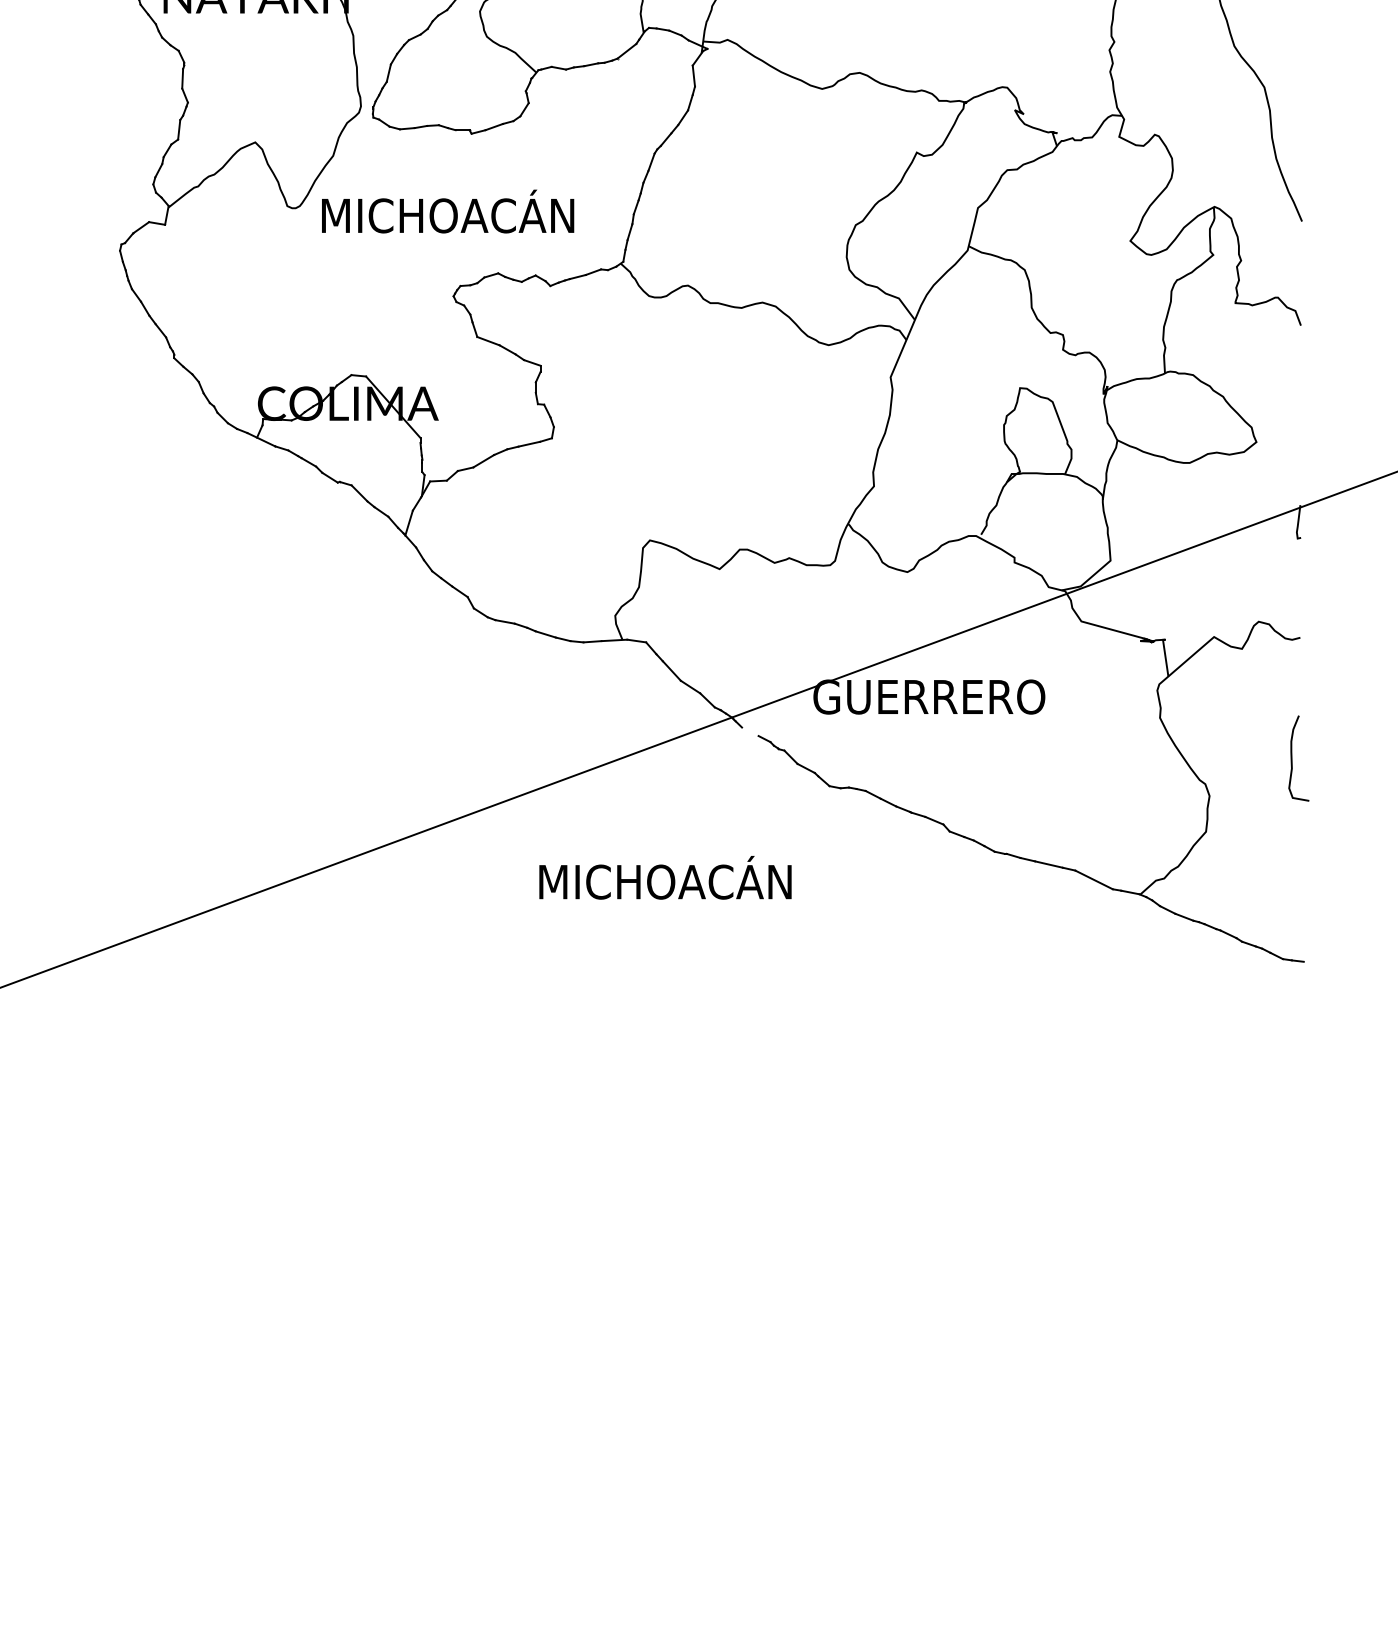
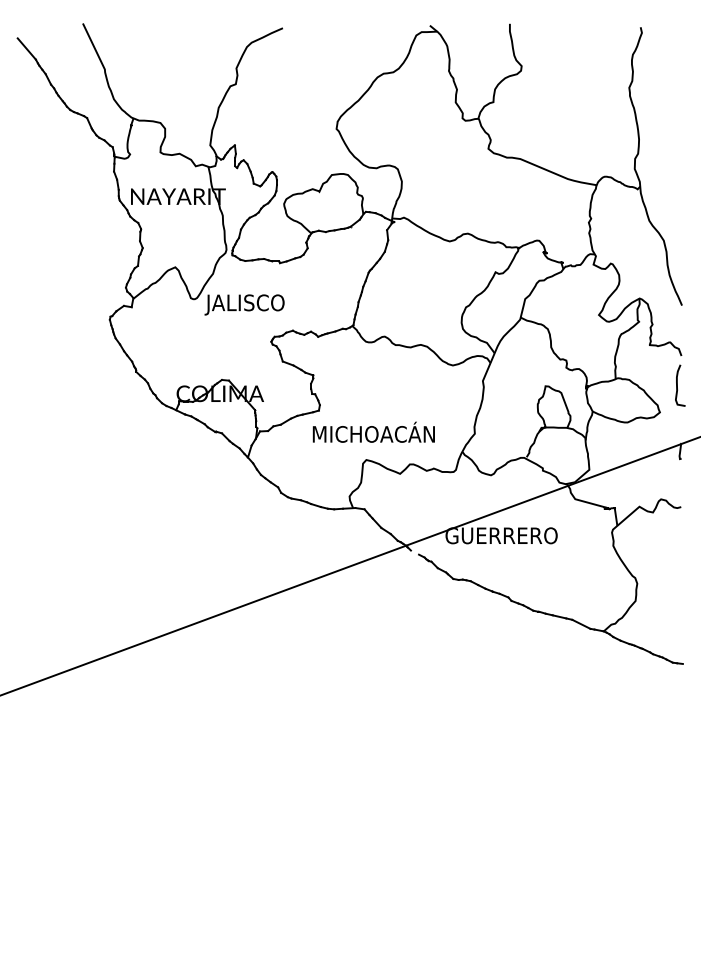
text: (443, 215) -> (266, 302), MICHOACÁN -> JALISCO
curve: (1292, 758) -> (677, 385), moved
text: (664, 876) -> (373, 431), moved

